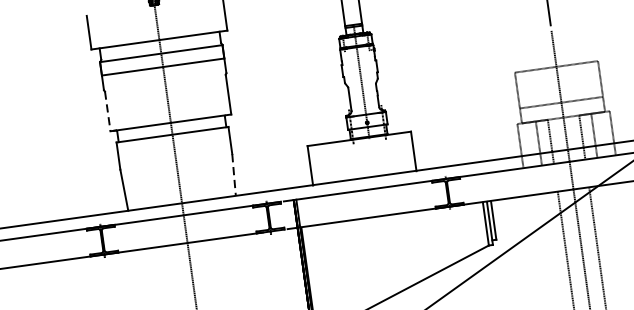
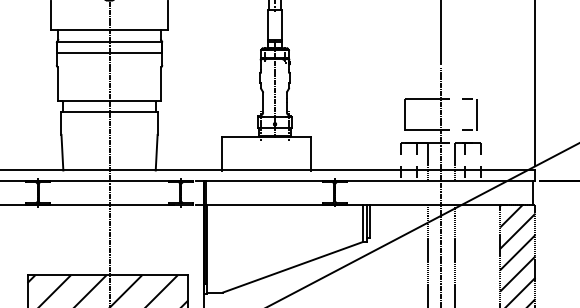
line: (107, 111) -> (57, 84), dashed -> solid
line: (233, 174) -> (156, 152), dashed -> solid

